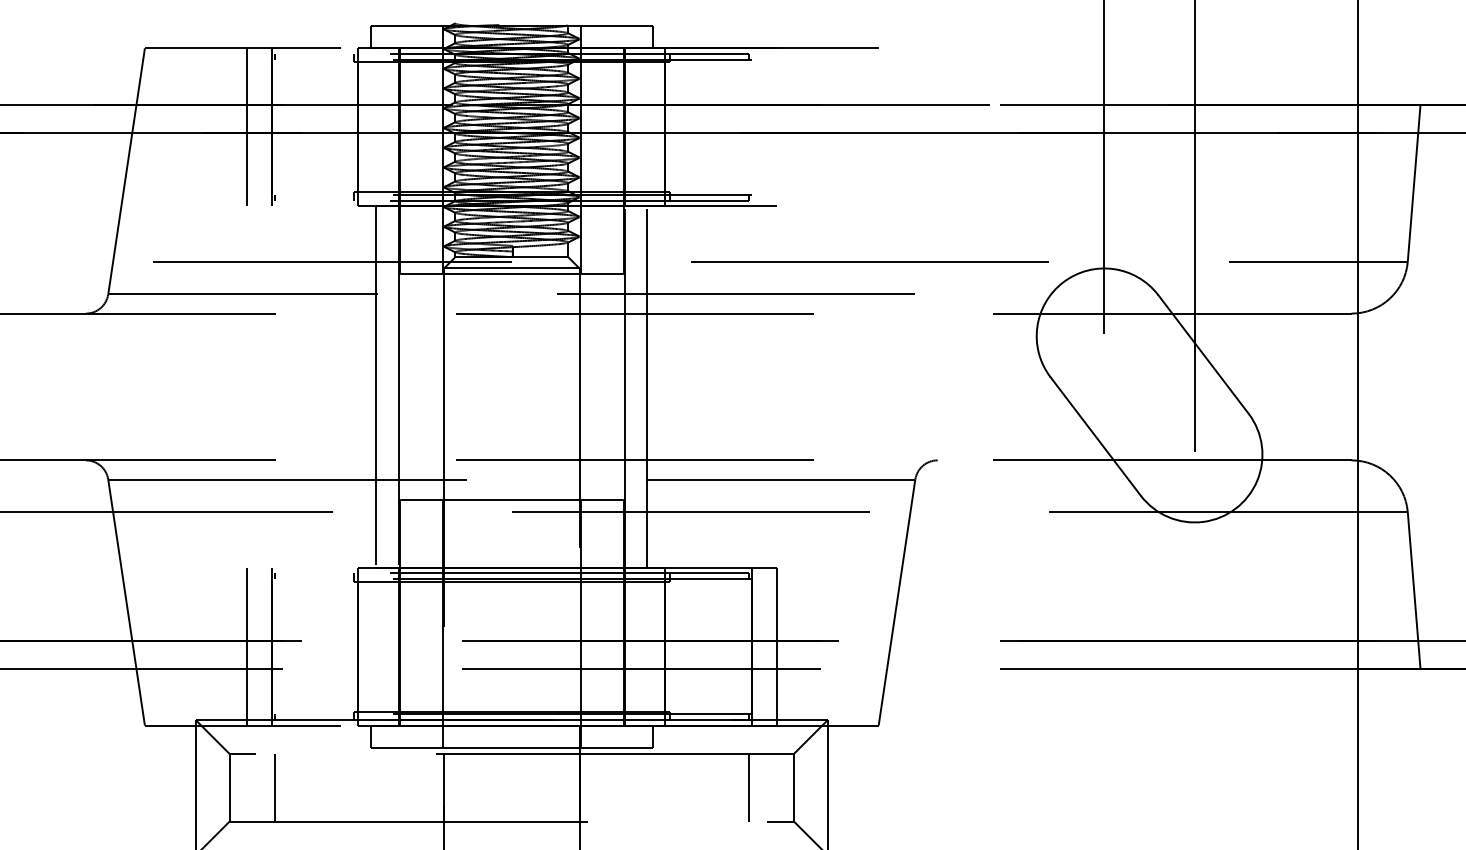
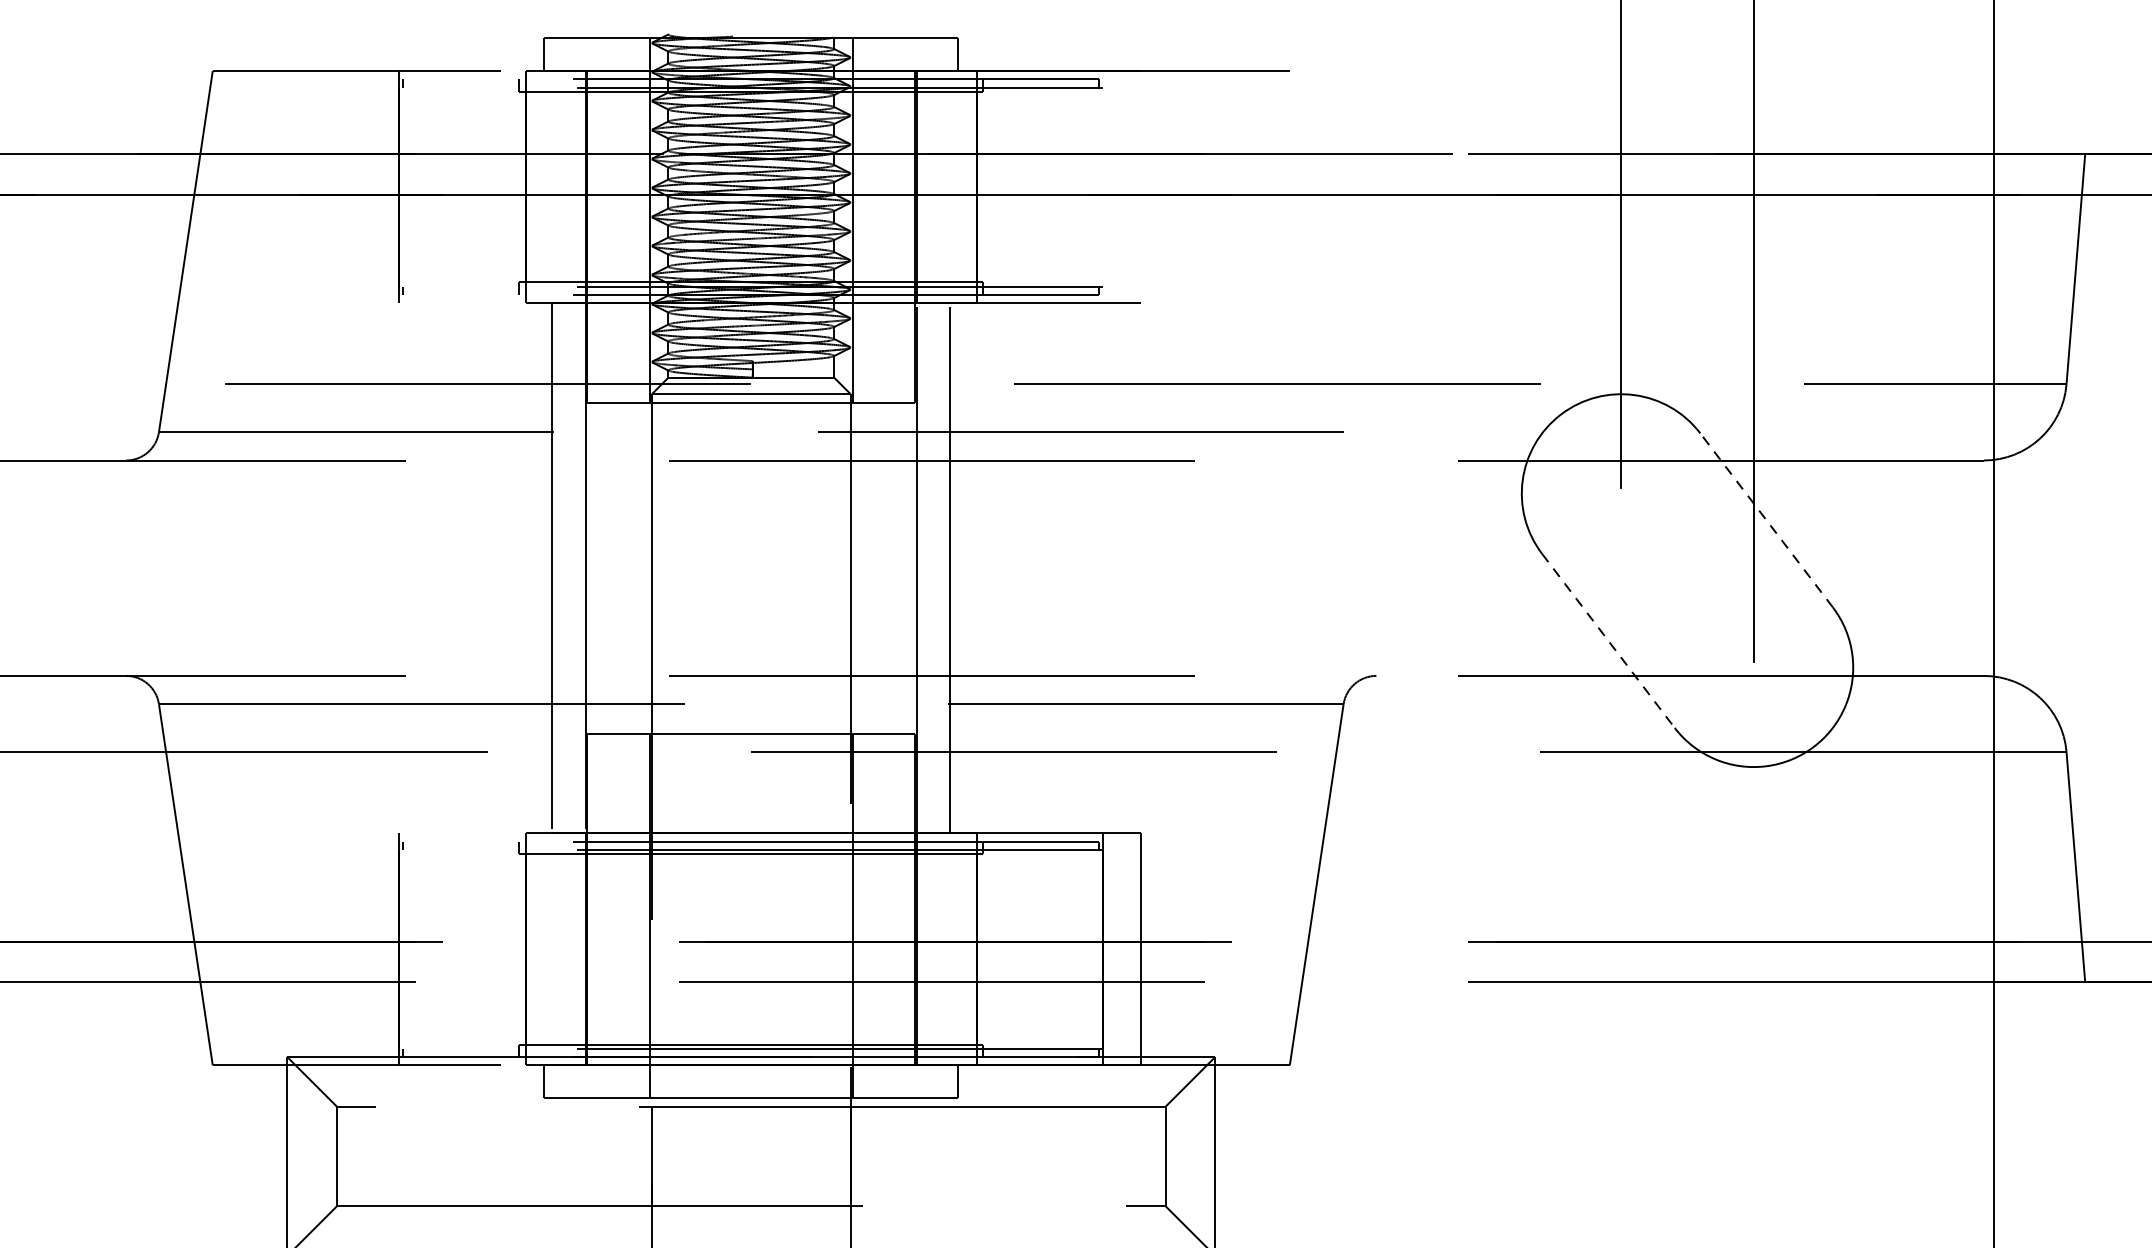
line: (246, 127) -> (361, 187), removed
line: (1203, 354) -> (1766, 520), solid -> dashed
line: (1095, 436) -> (1608, 640), solid -> dashed
line: (246, 646) -> (361, 949), removed
line: (274, 787) -> (402, 1156), removed
line: (748, 787) -> (1098, 1156), removed

